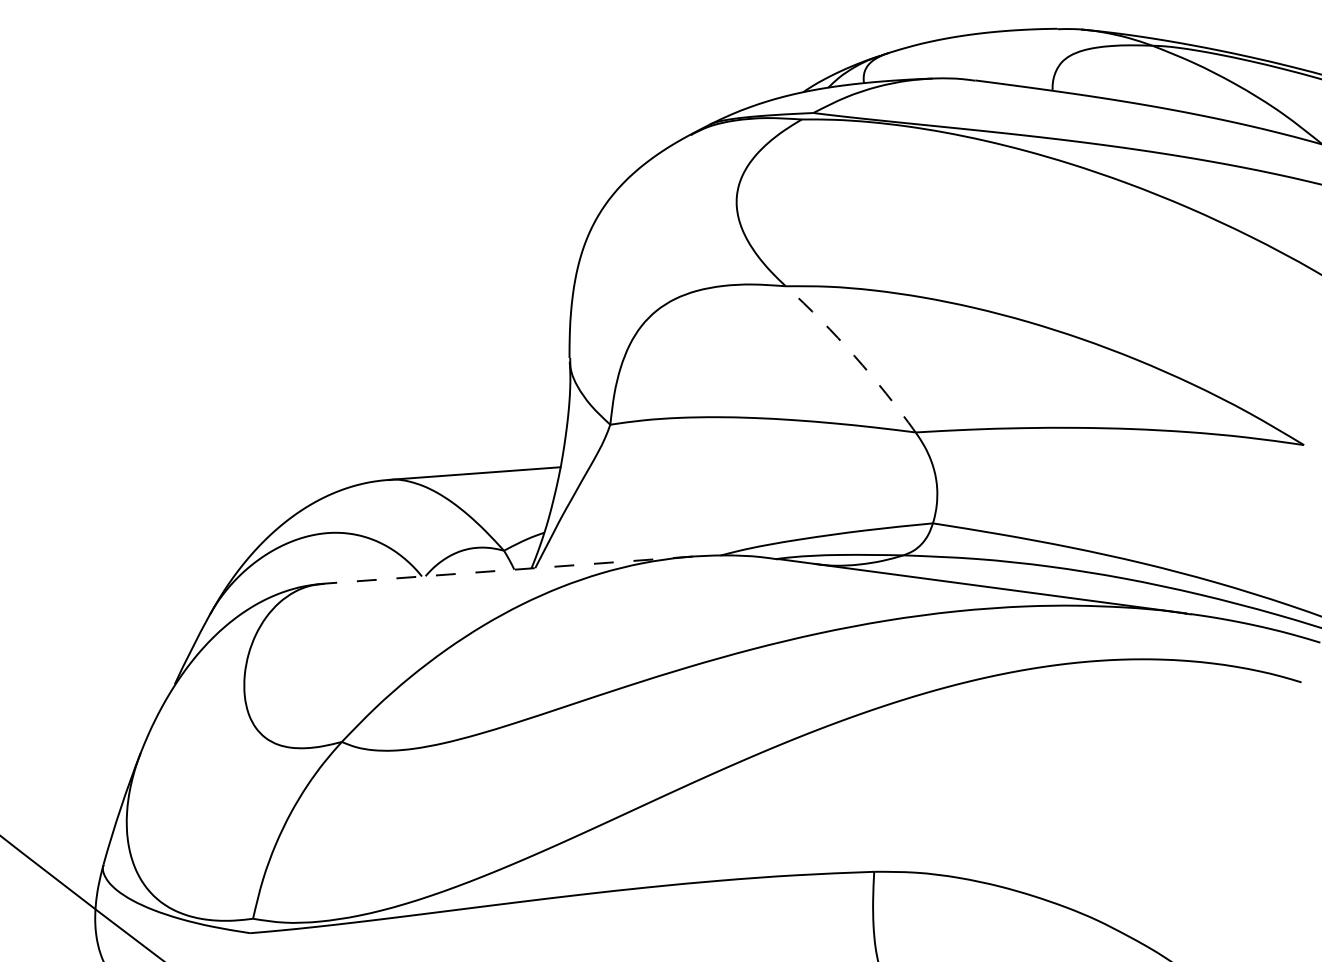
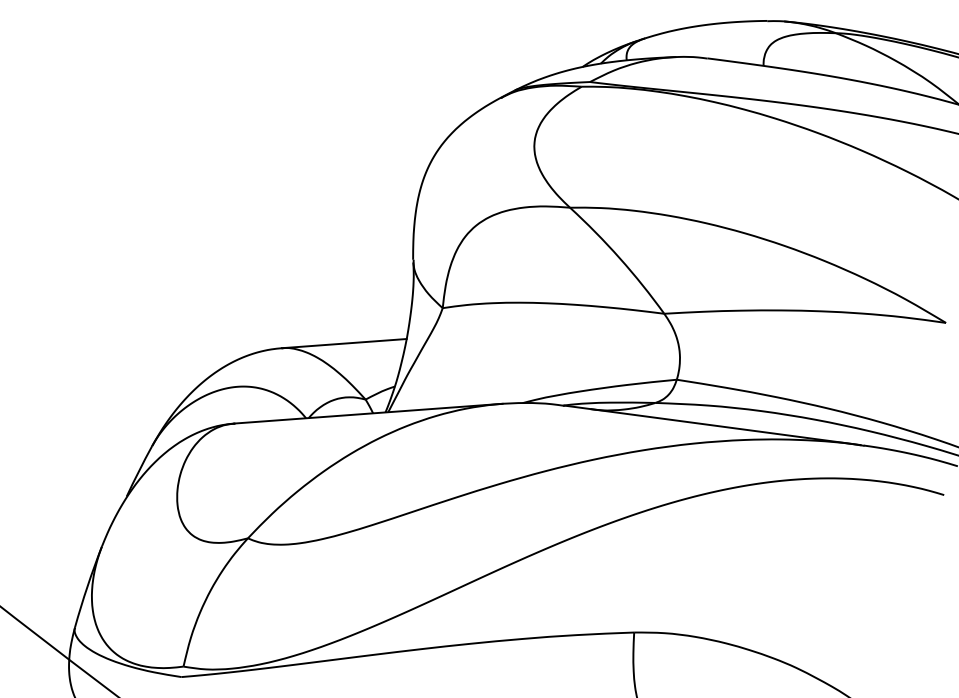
arc: (854, 356) -> (619, 258), dashed -> solid
line: (507, 570) -> (368, 413), dashed -> solid

